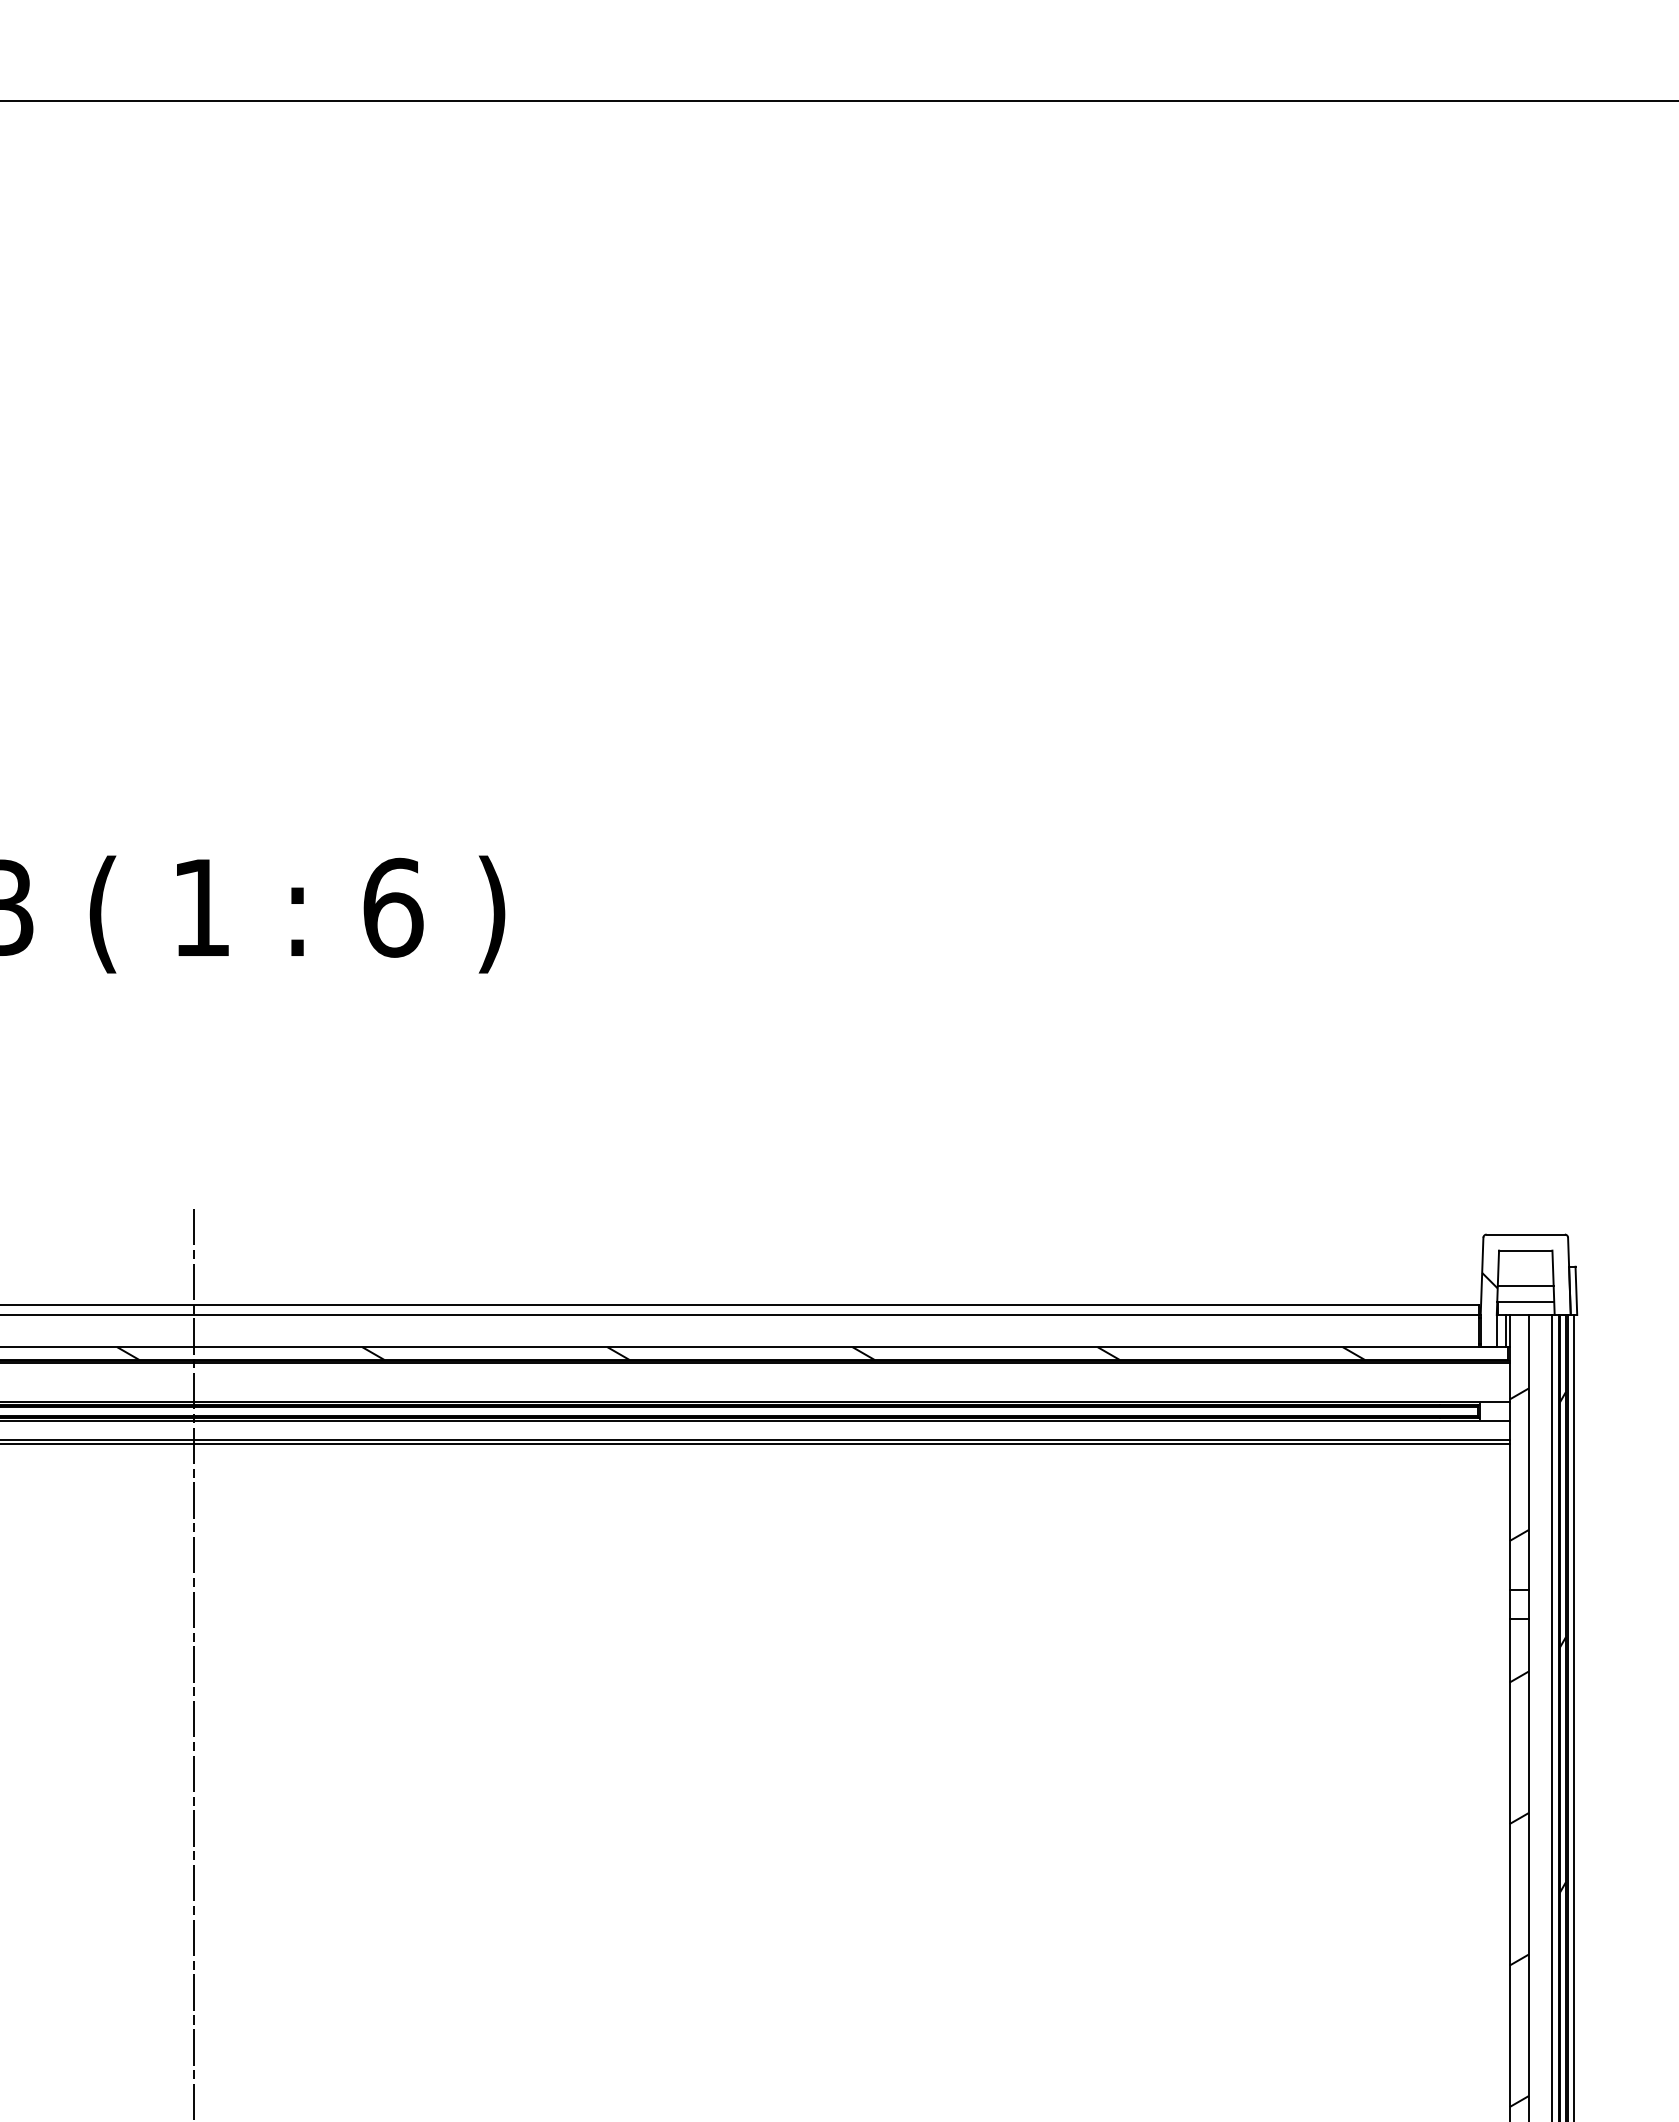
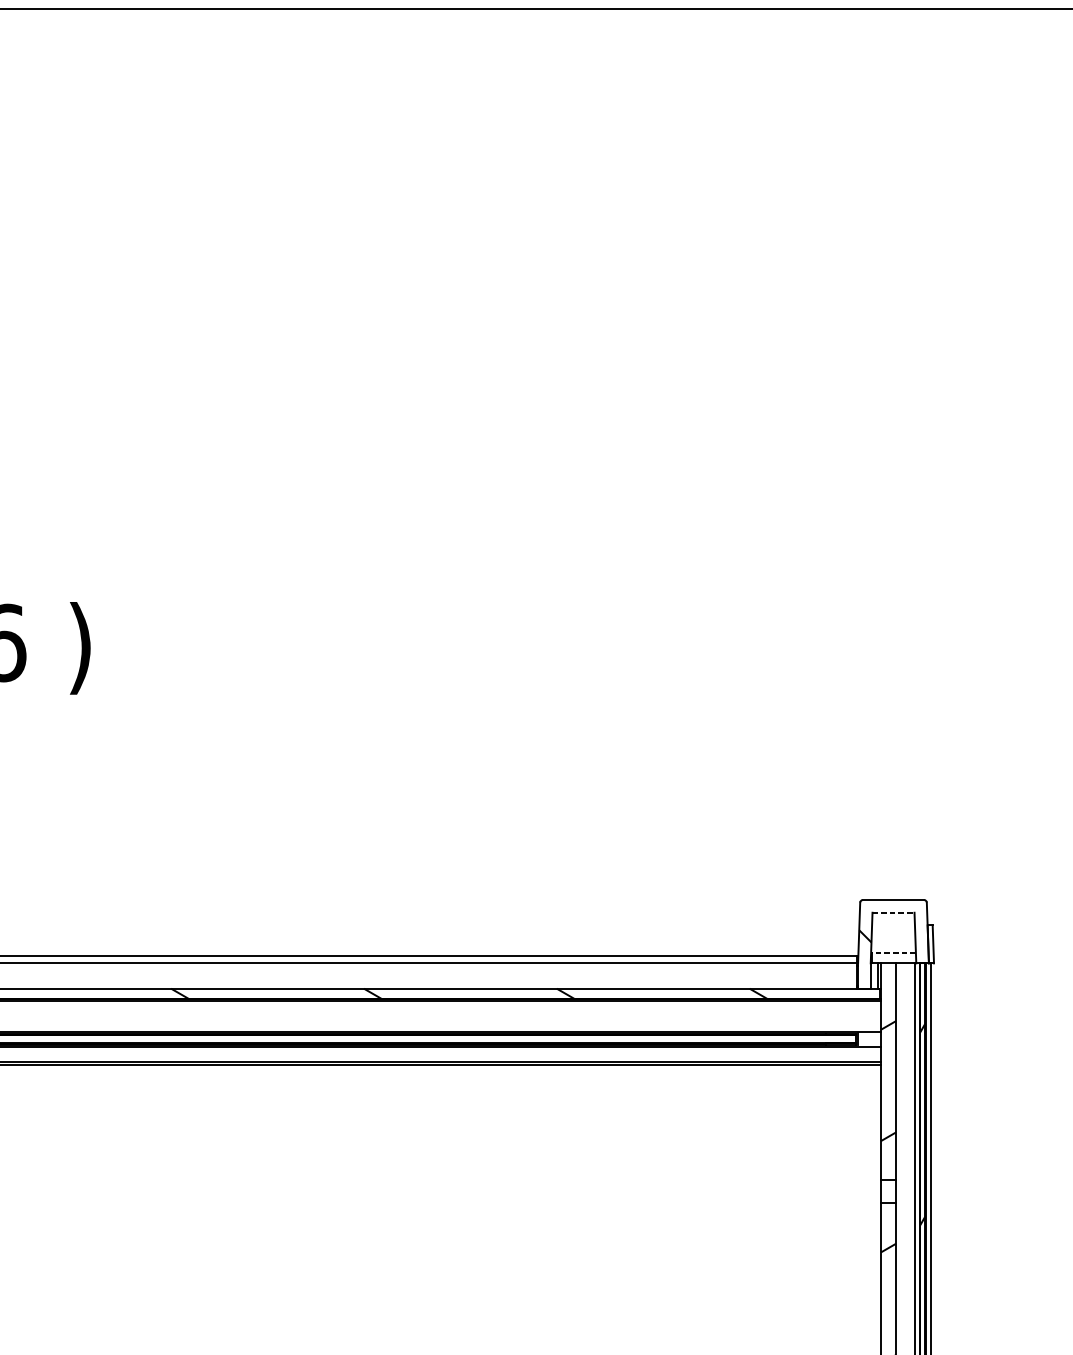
line: (1525, 1250) -> (893, 912), solid -> dashed
line: (1525, 1286) -> (893, 940), removed
line: (1525, 1302) -> (893, 953), solid -> dashed

